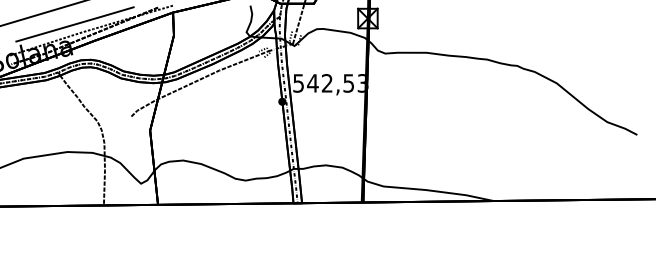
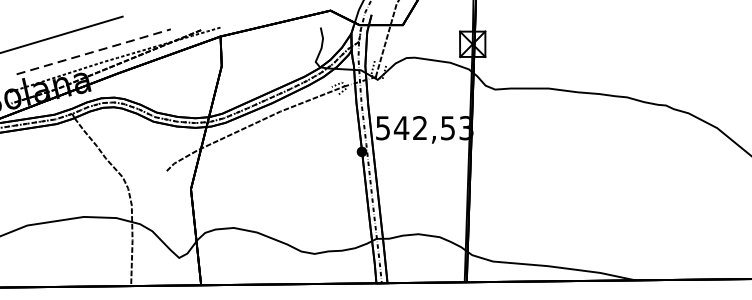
line: (75, 24) -> (94, 51), solid -> dashed

